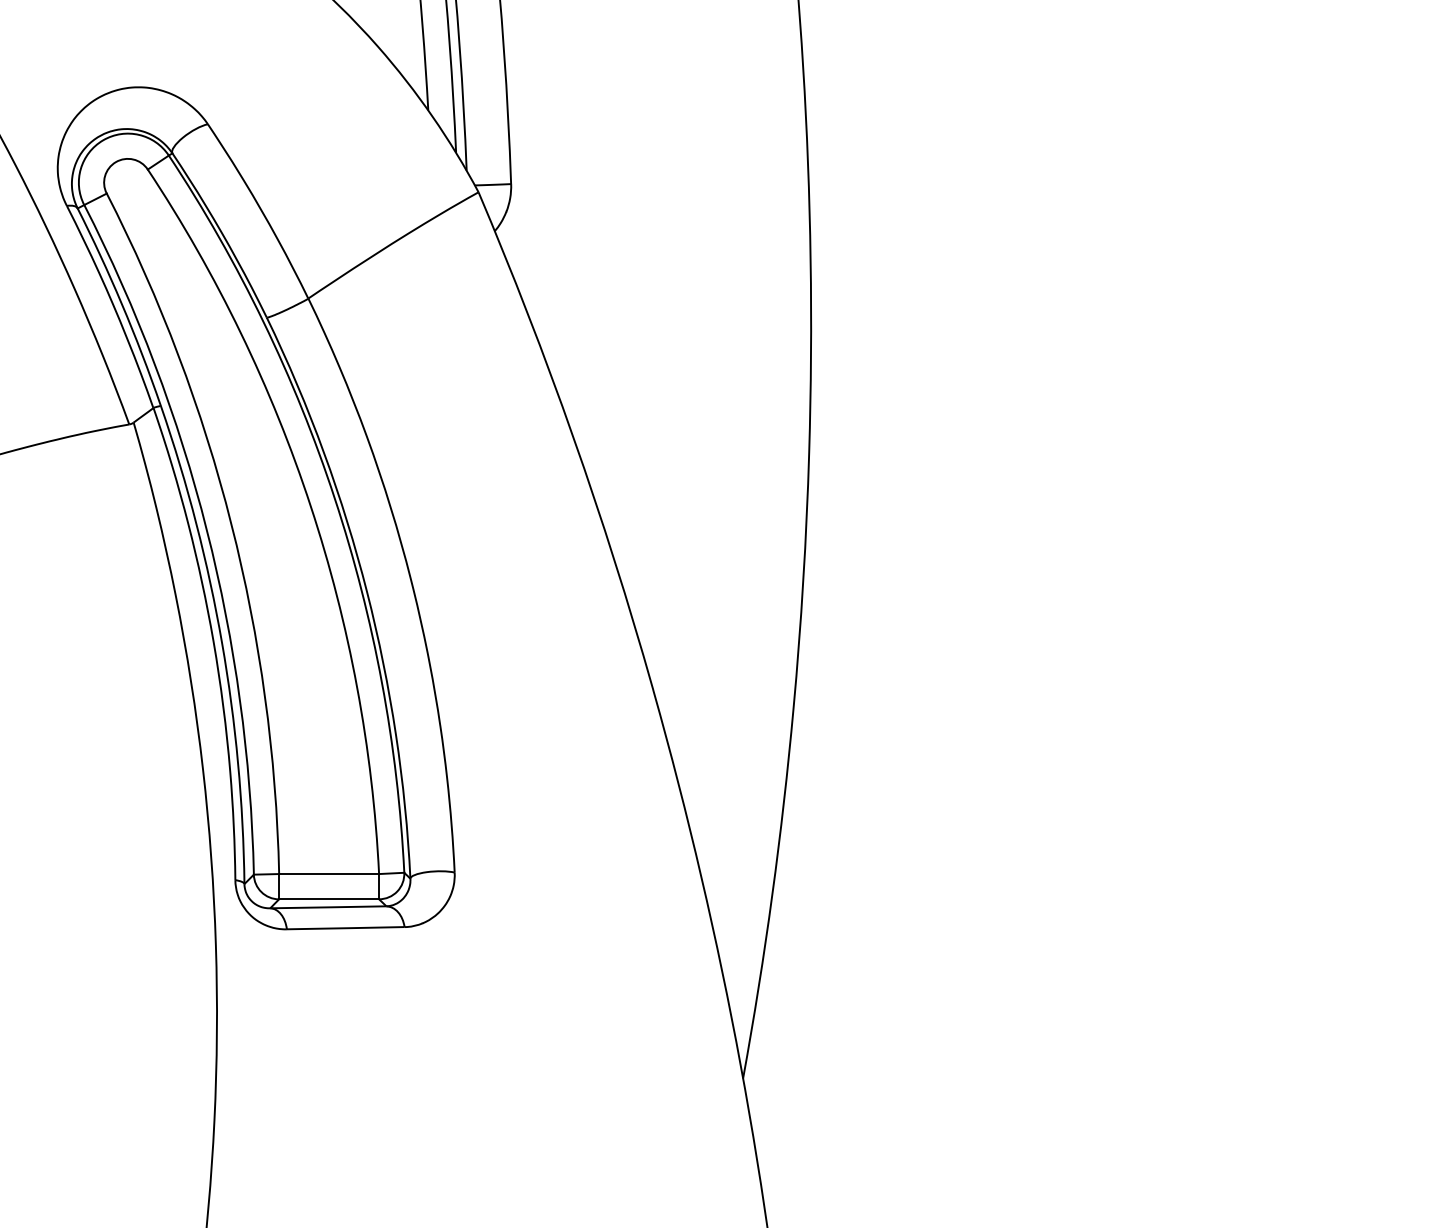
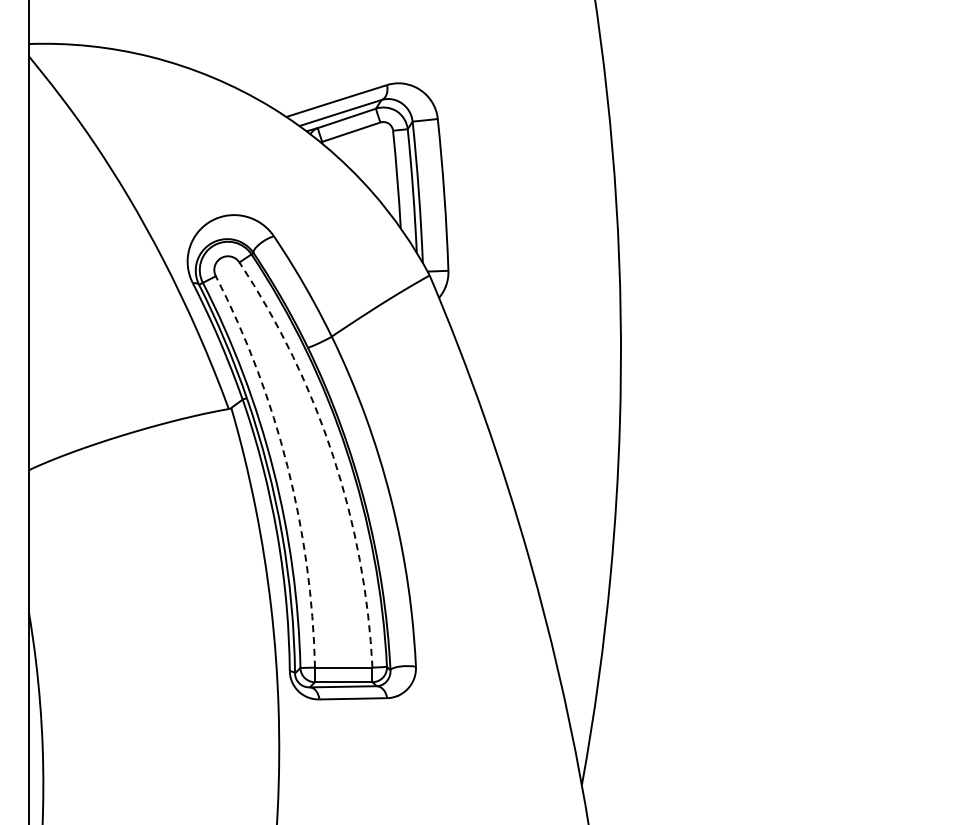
arc: (311, 506) -> (333, 456), solid -> dashed
arc: (231, 524) -> (287, 466), solid -> dashed

